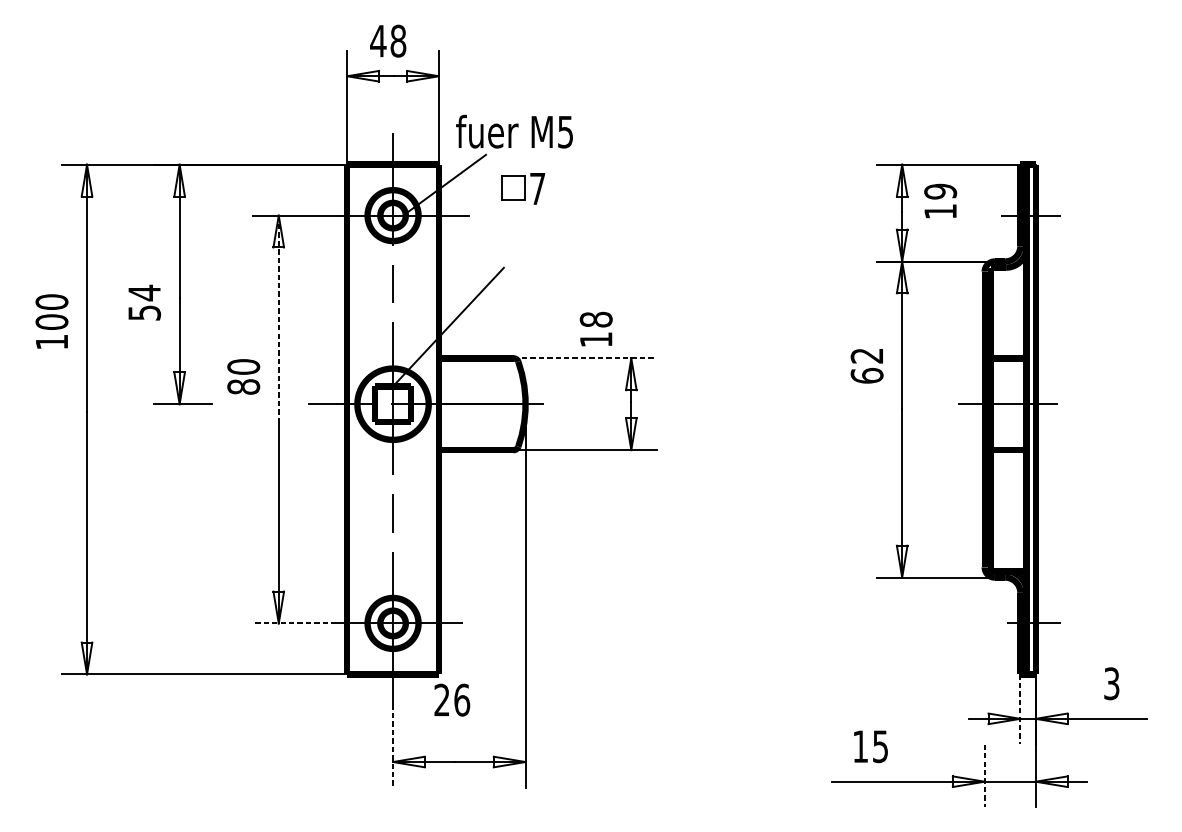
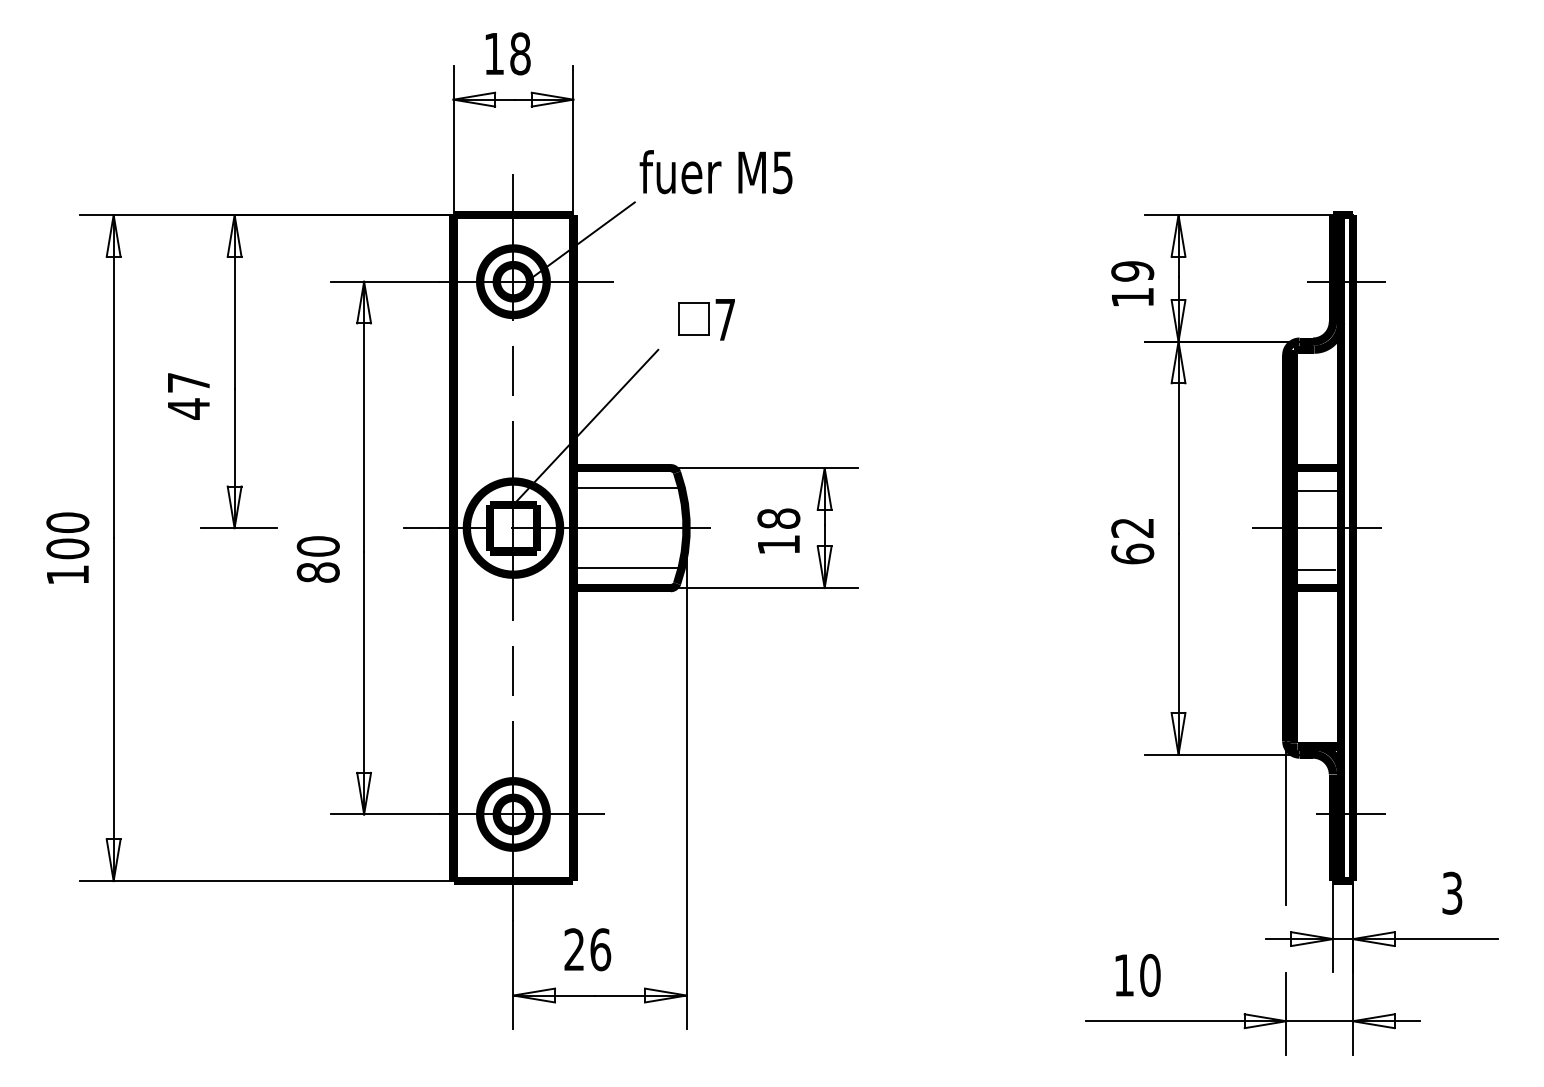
text: (378, 40) -> (494, 53), 48 -> 18
text: (514, 131) -> (715, 172), moved
part: (523, 188) -> (706, 319), moved
text: (940, 200) -> (1132, 283), moved
text: (145, 302) -> (189, 395), 54 -> 47
line: (279, 319) -> (364, 417), dashed -> solid
text: (51, 321) -> (67, 547), moved
text: (595, 328) -> (778, 530), moved
line: (585, 358) -> (764, 468), dashed -> solid
text: (866, 366) -> (1132, 541), moved
line: (481, 373) -> (628, 488), added
line: (1008, 375) -> (1317, 490), added
text: (243, 376) -> (317, 559), moved
line: (481, 435) -> (628, 568), added
line: (1007, 436) -> (1316, 570), added
line: (294, 623) -> (384, 814), dashed -> solid
line: (984, 630) -> (1286, 823), added
text: (452, 700) -> (587, 949), moved
line: (1020, 709) -> (1332, 926), dashed -> solid
line: (393, 746) -> (513, 975), dashed -> solid
text: (880, 746) -> (1150, 975), 15 -> 10
line: (984, 775) -> (1286, 1013), dashed -> solid

